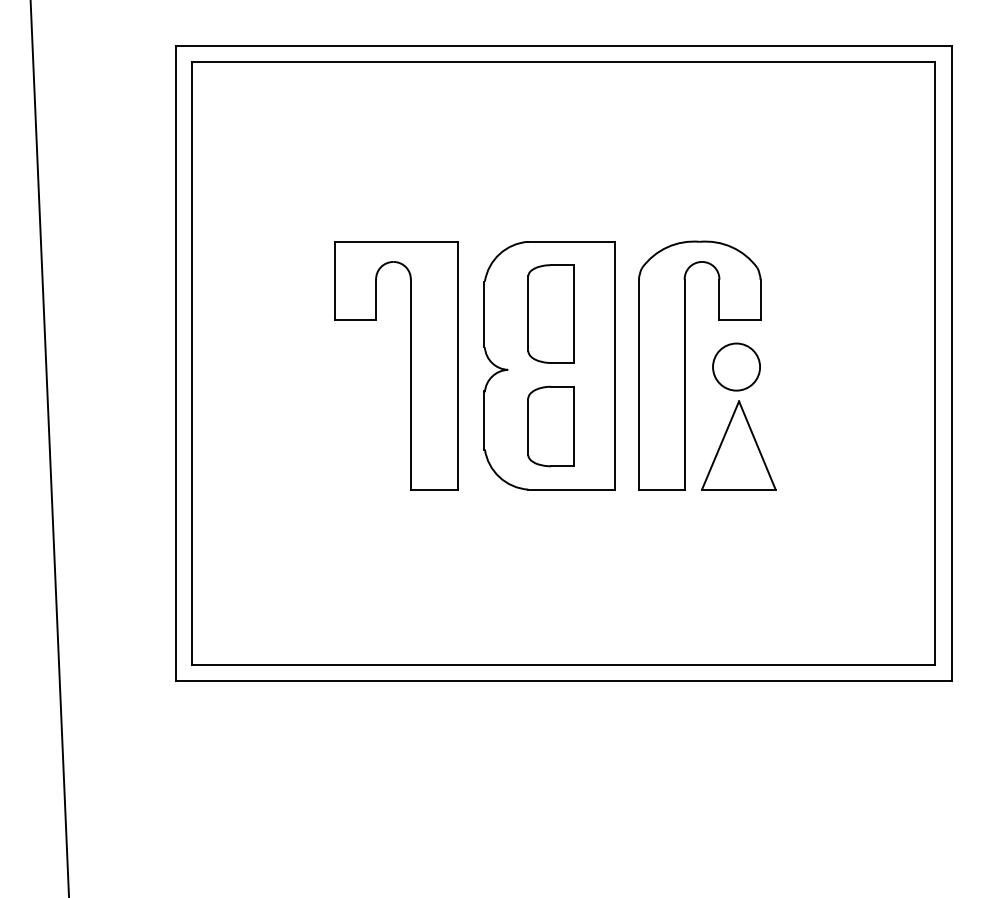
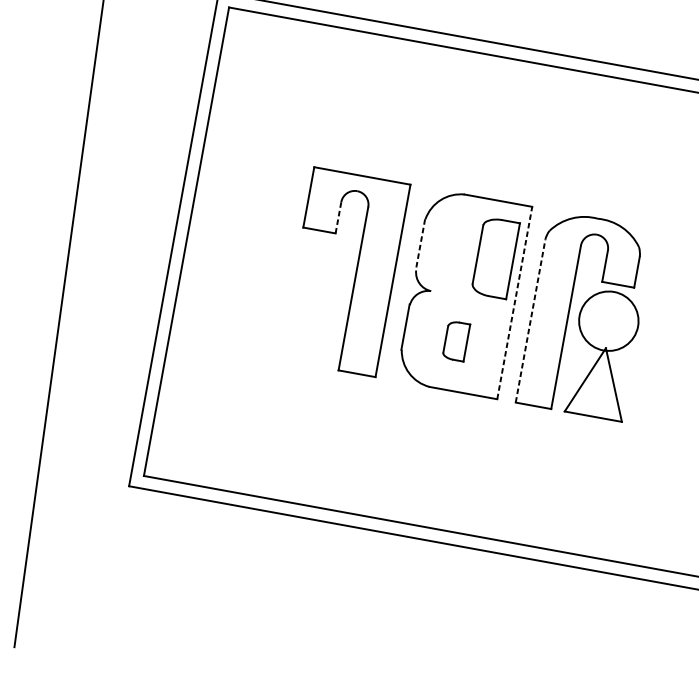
line: (376, 299) -> (338, 217), solid -> dashed
part: (550, 313) -> (495, 257), moved
line: (484, 314) -> (420, 244), solid -> dashed
line: (615, 365) -> (515, 302), solid -> dashed
circle: (736, 366) -> (608, 320), size x1.6
line: (638, 384) -> (530, 320), solid -> dashed
part: (550, 426) -> (455, 341), size x0.6

